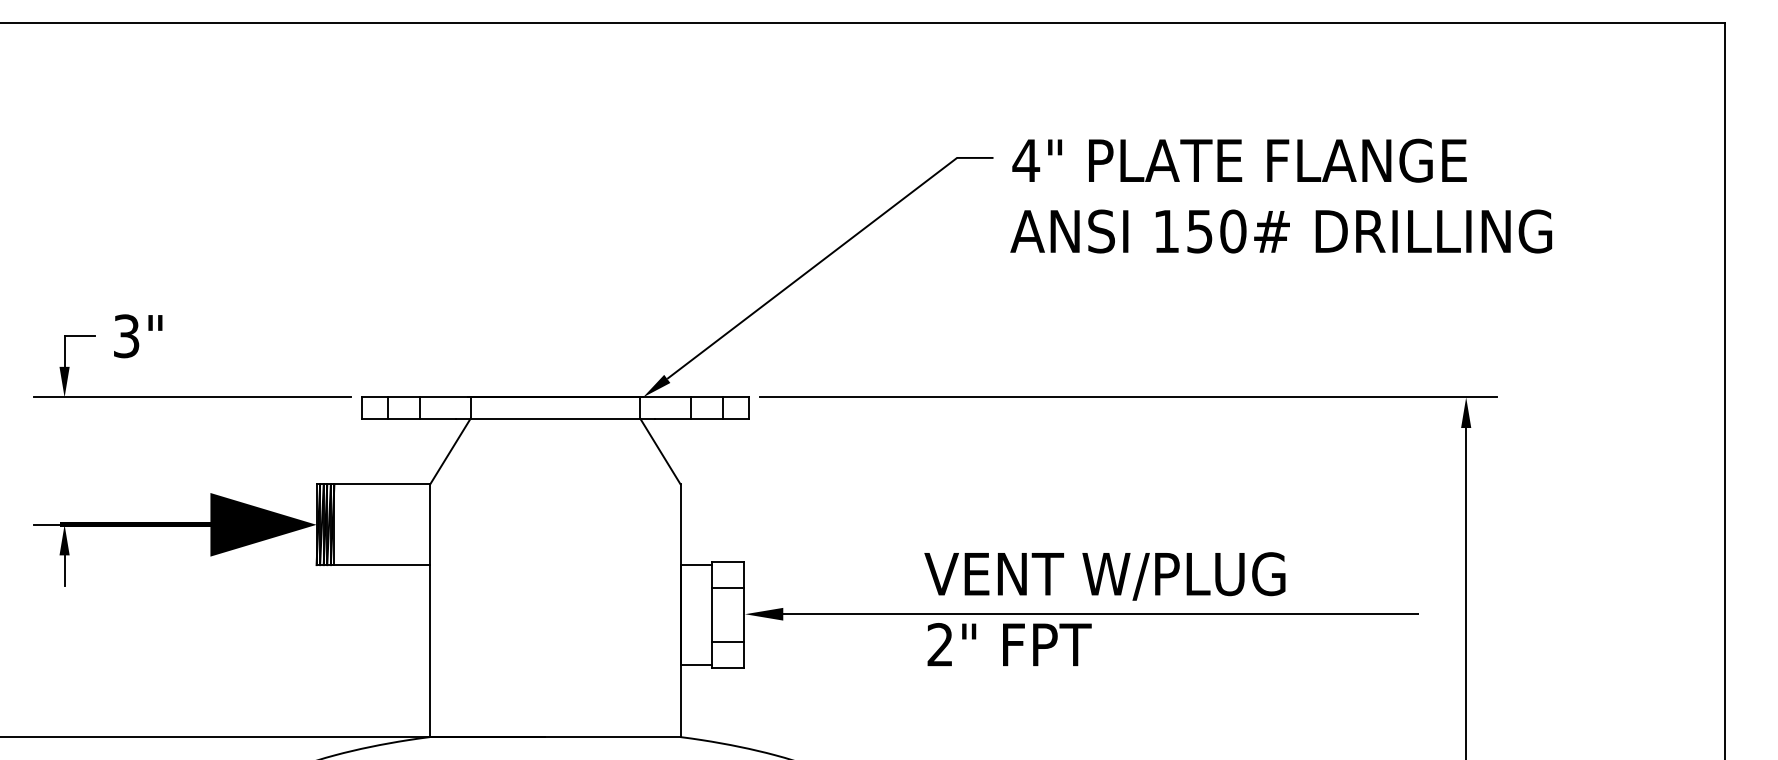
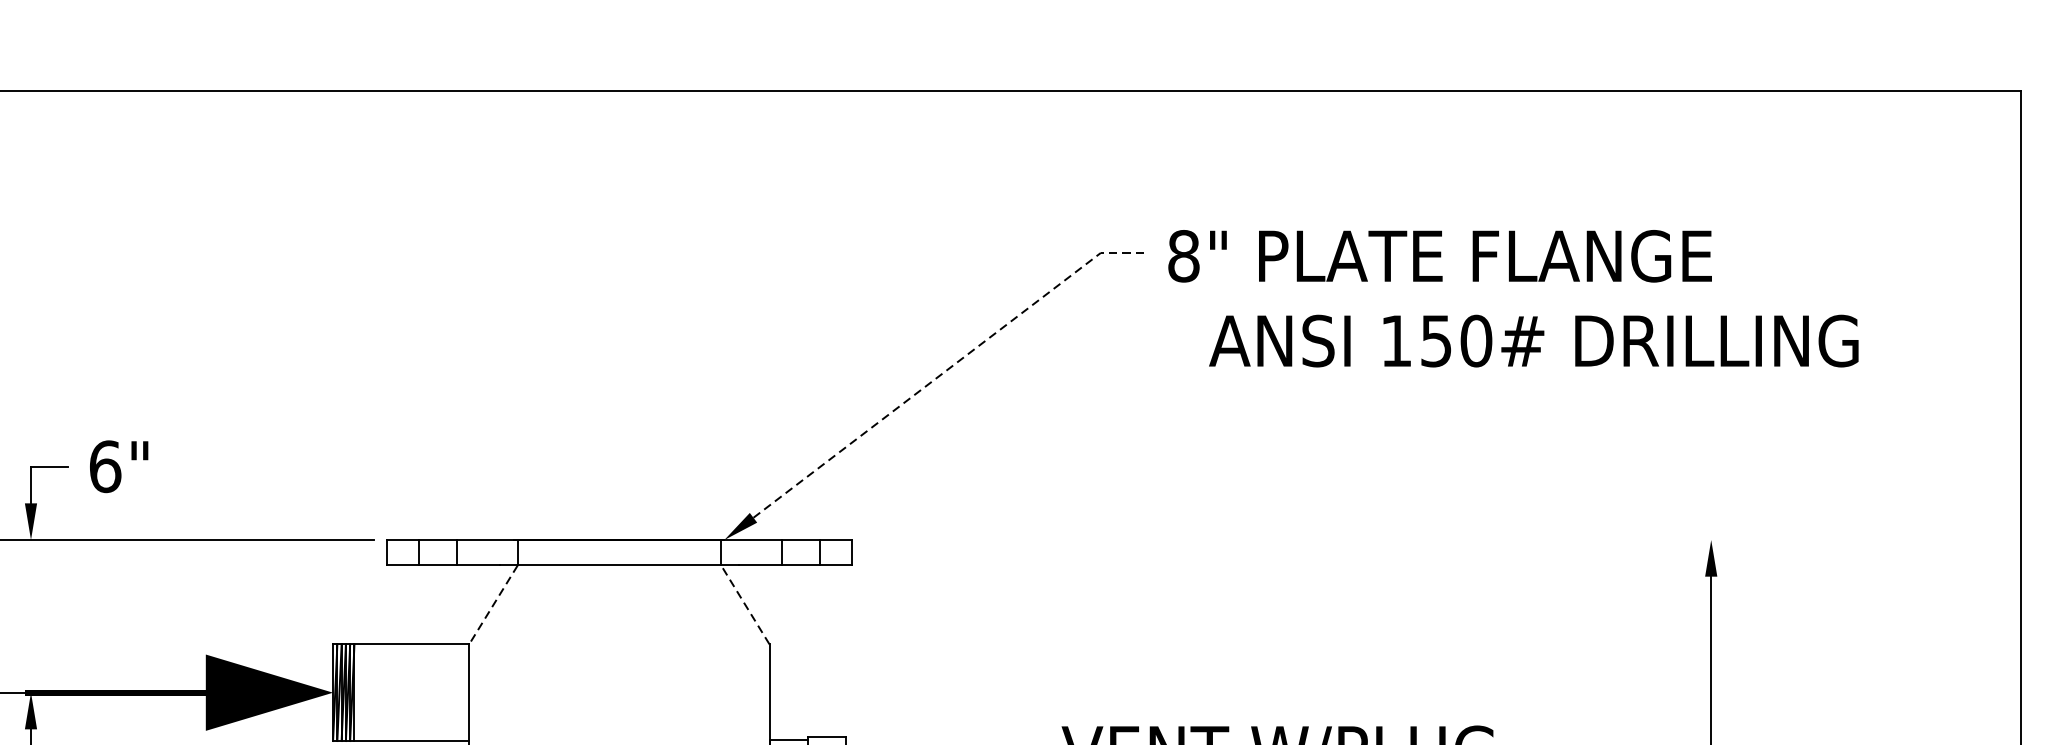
text: (1026, 160) -> (1184, 255), 4" -> 8"
text: (1281, 231) -> (1534, 341), moved
line: (827, 256) -> (945, 371), solid -> dashed
text: (126, 336) -> (105, 466), 3" -> 6"
line: (1127, 397) -> (1305, 540), removed
line: (450, 451) -> (493, 604), solid -> dashed
line: (660, 451) -> (745, 604), solid -> dashed

